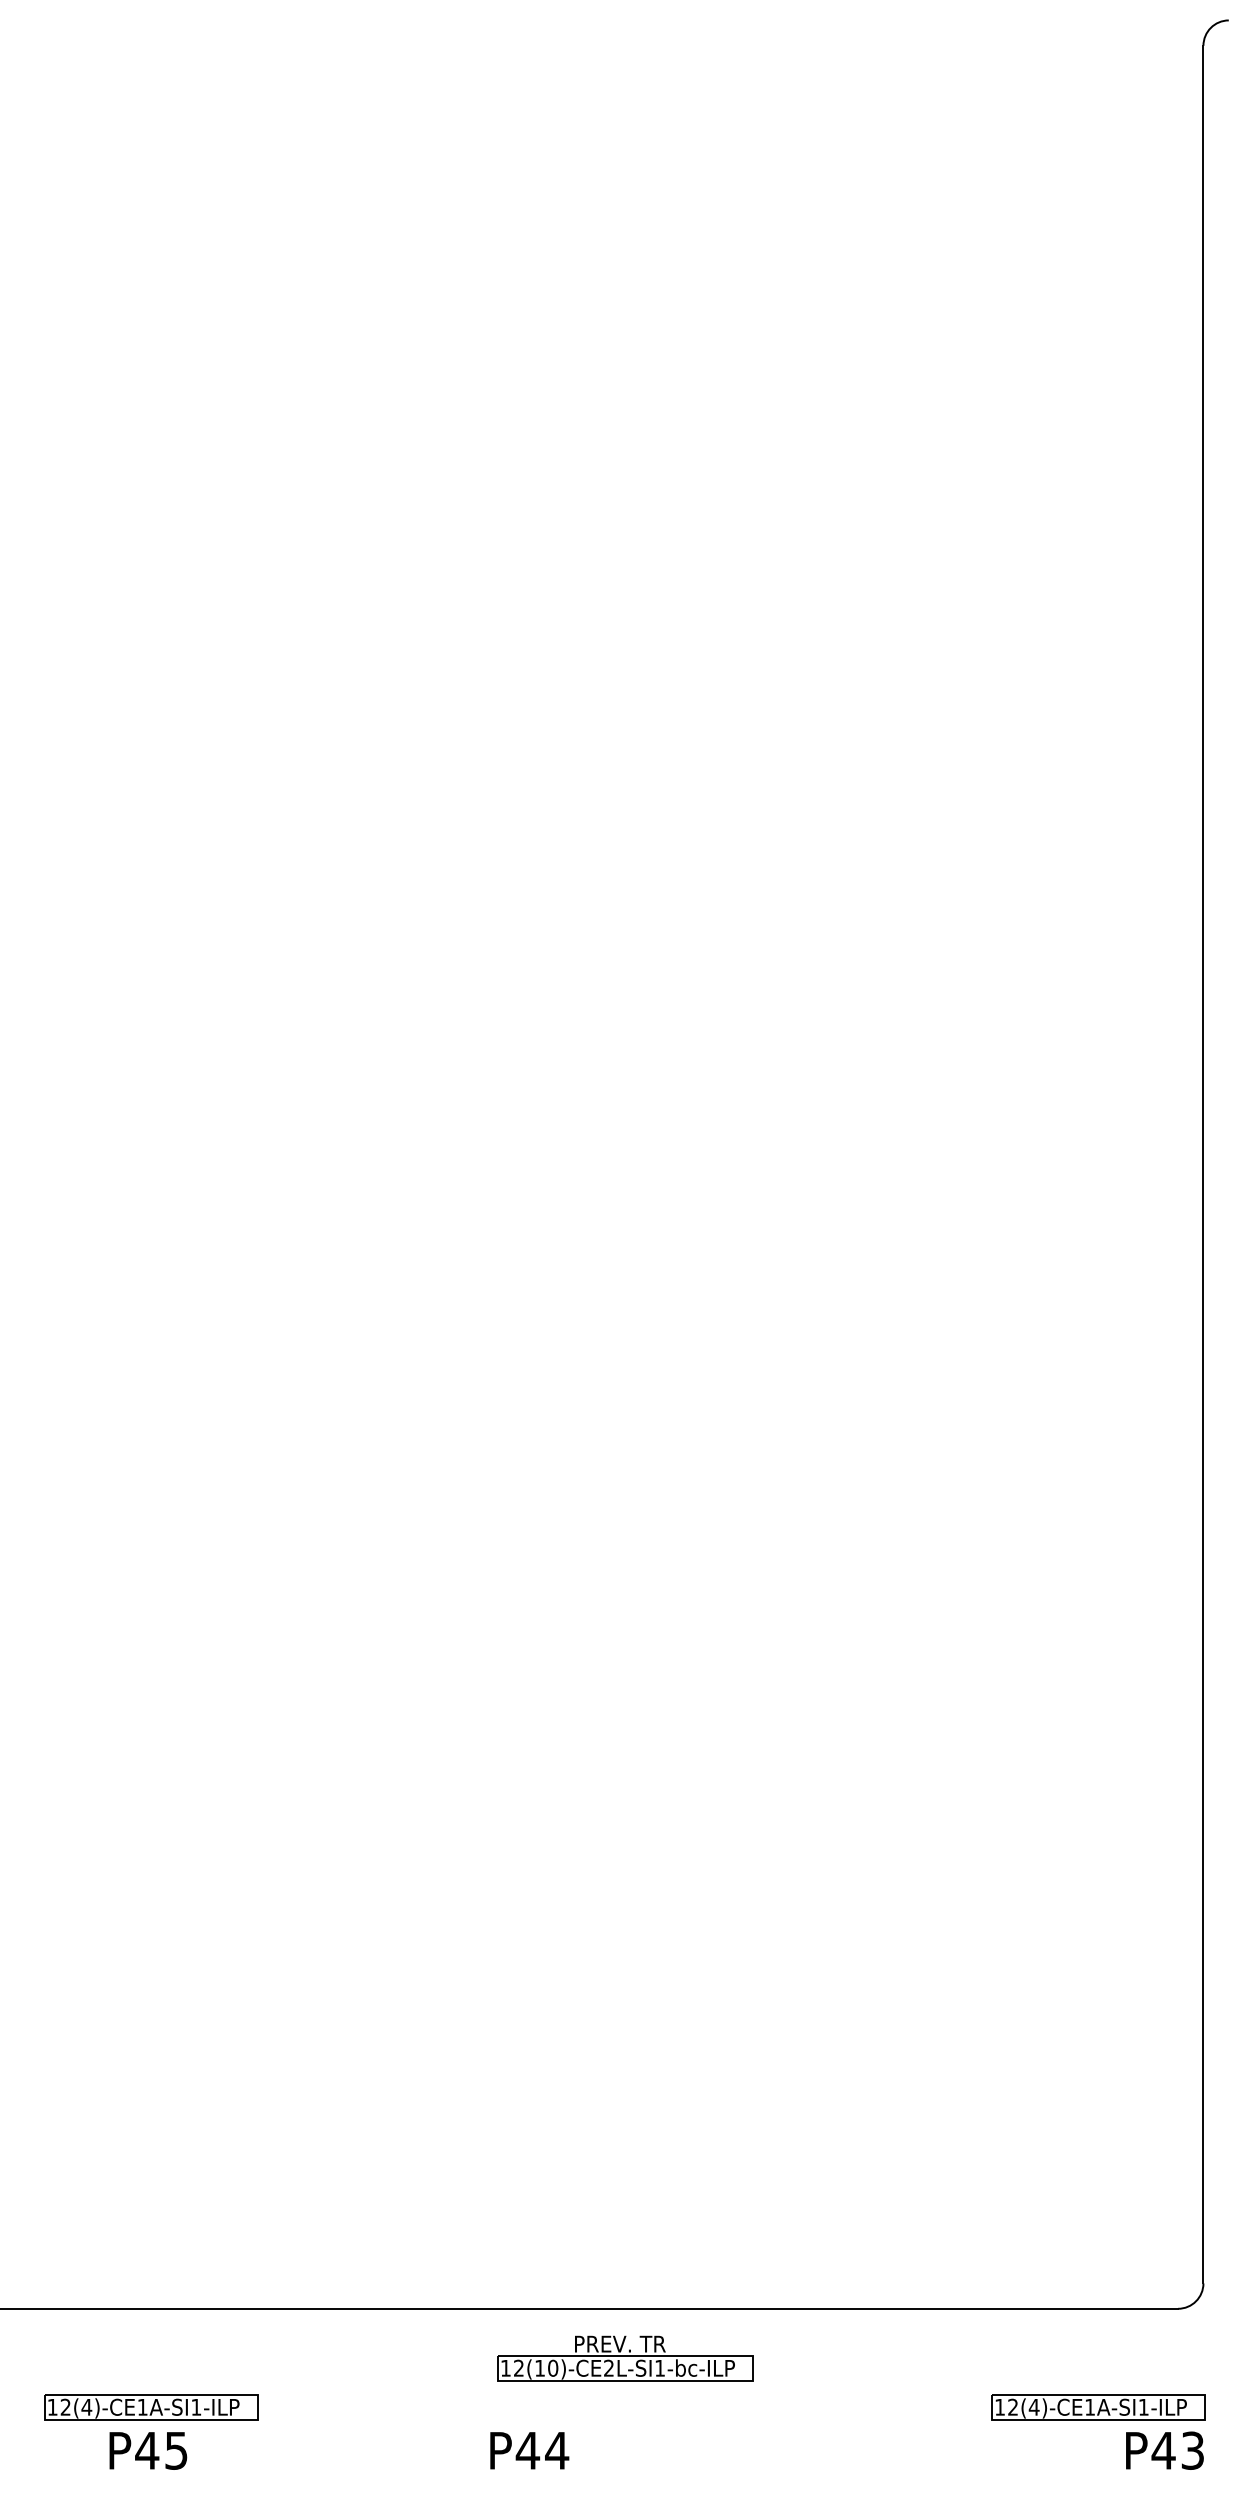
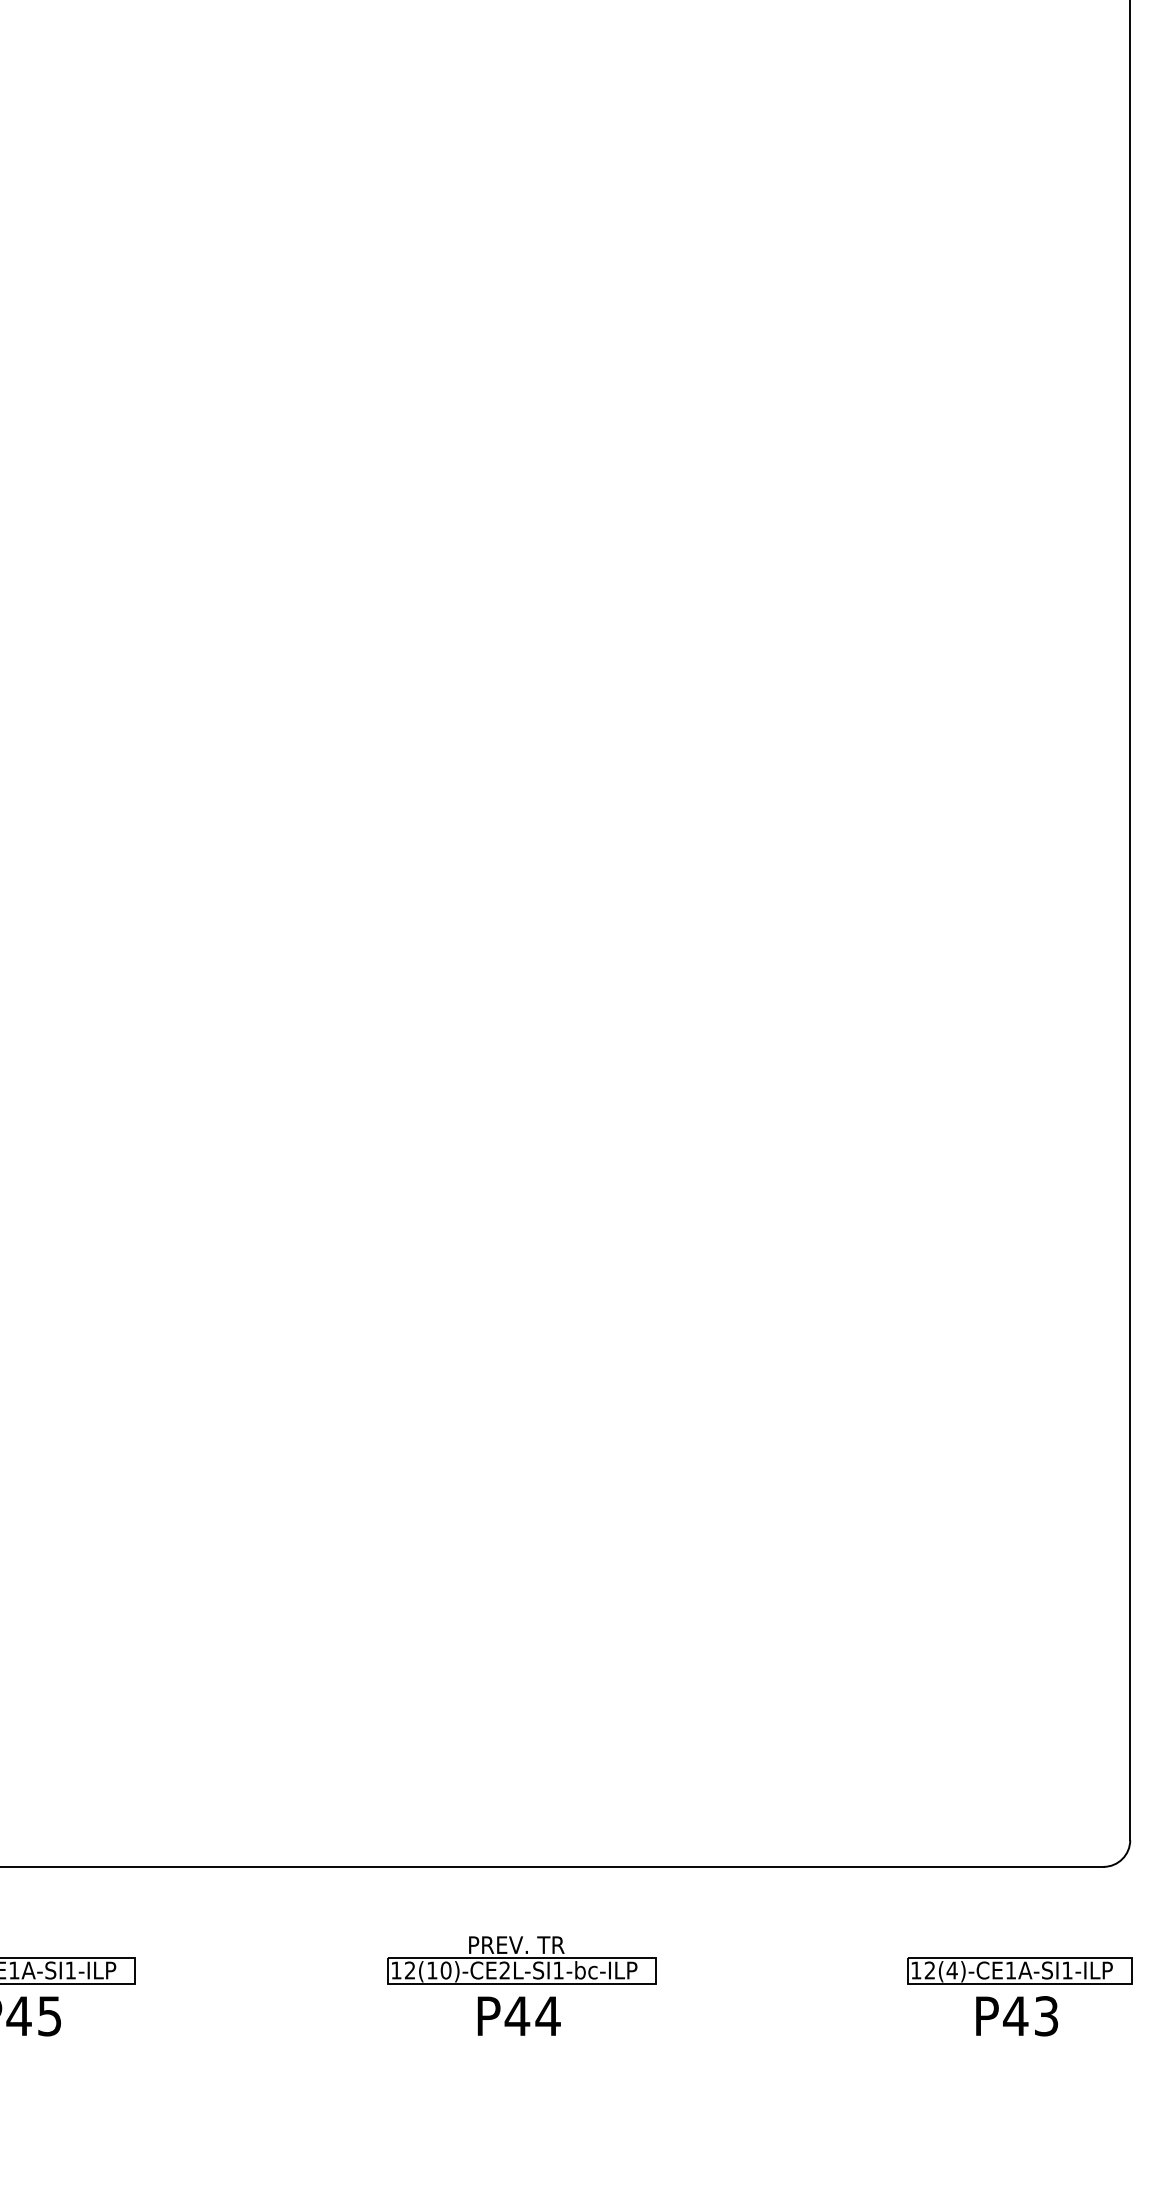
part: (625, 2358) -> (522, 1960), moved
text: (529, 2450) -> (519, 2015), moved
text: (1164, 2450) -> (1016, 2015), moved

